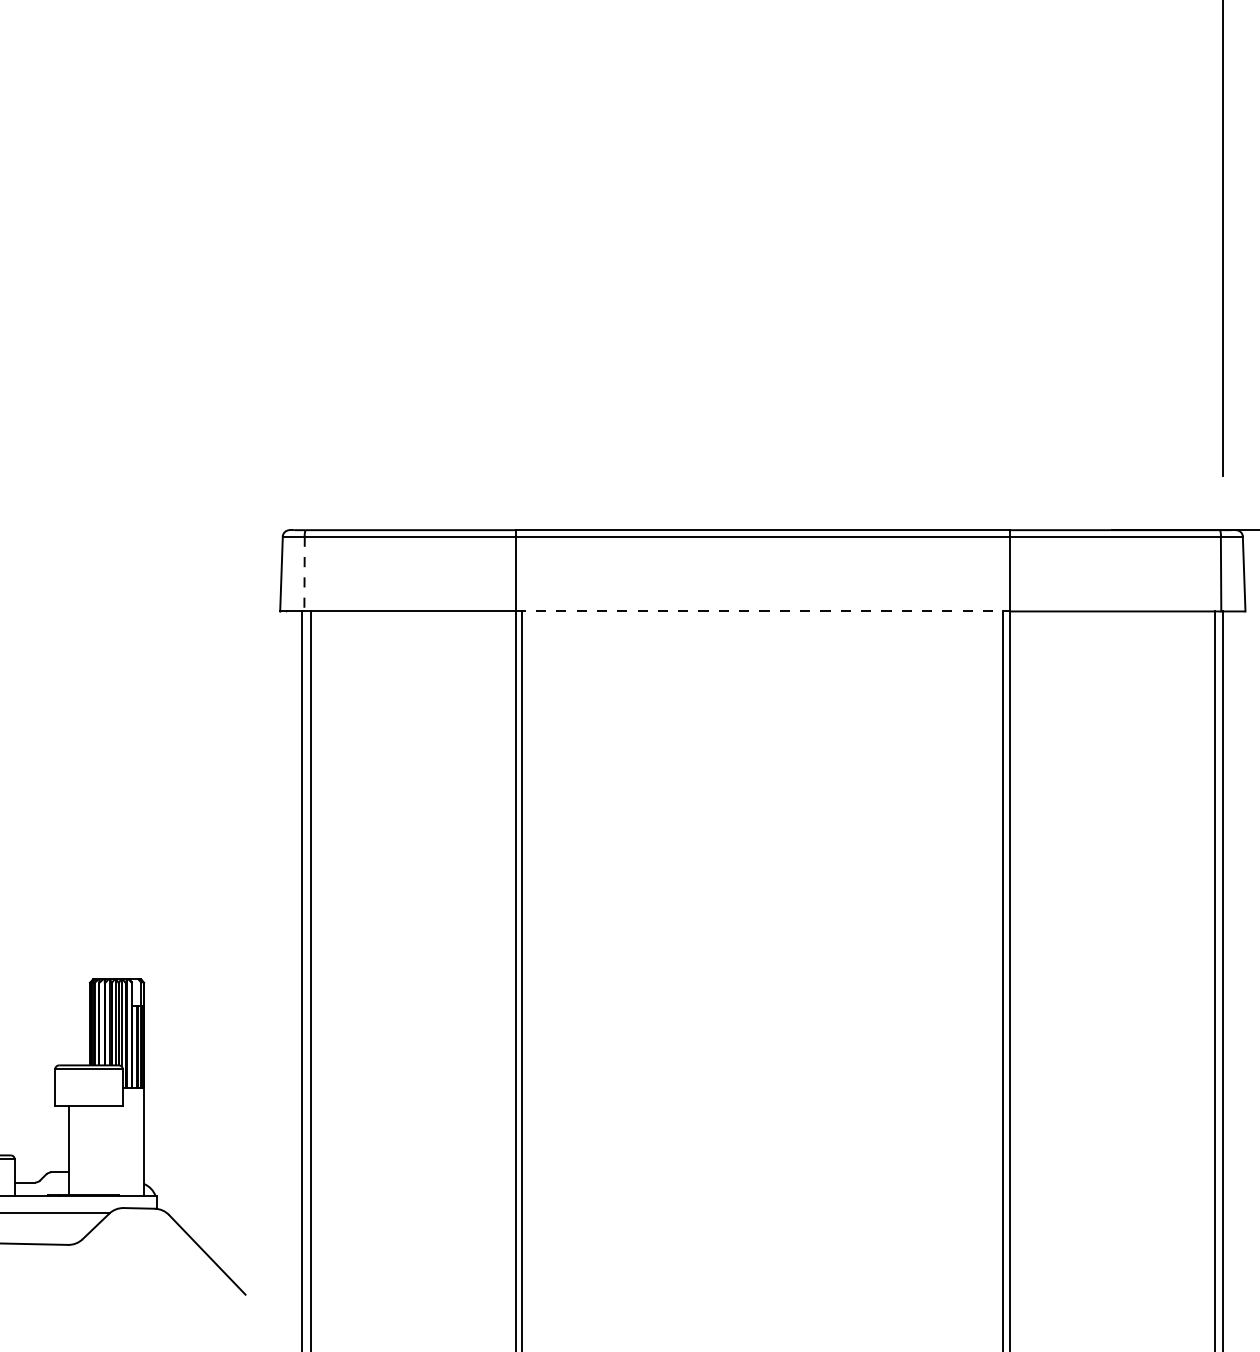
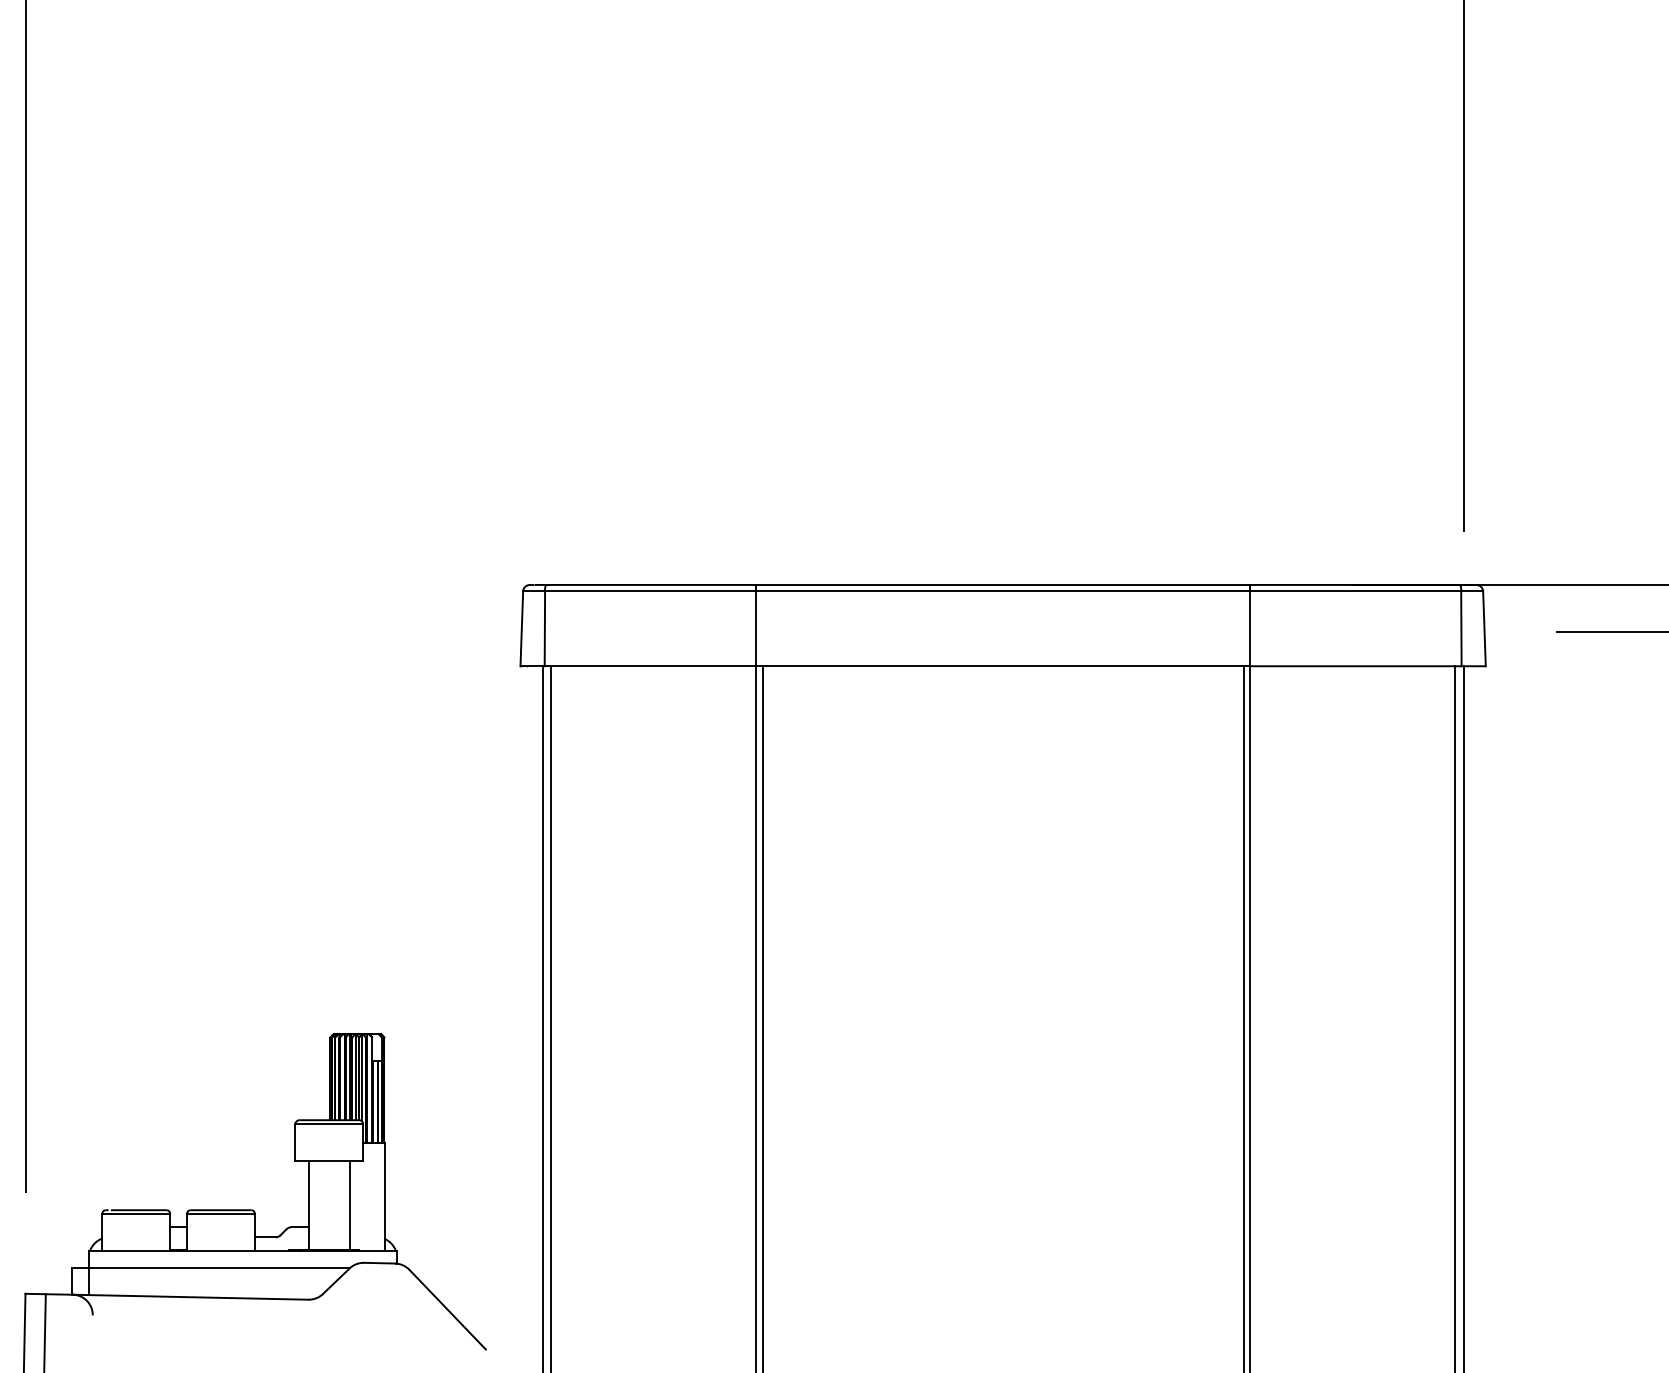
line: (304, 574) -> (544, 629), dashed -> solid
line: (763, 611) -> (1003, 666), dashed -> solid
line: (109, 1149) -> (349, 1204), added

